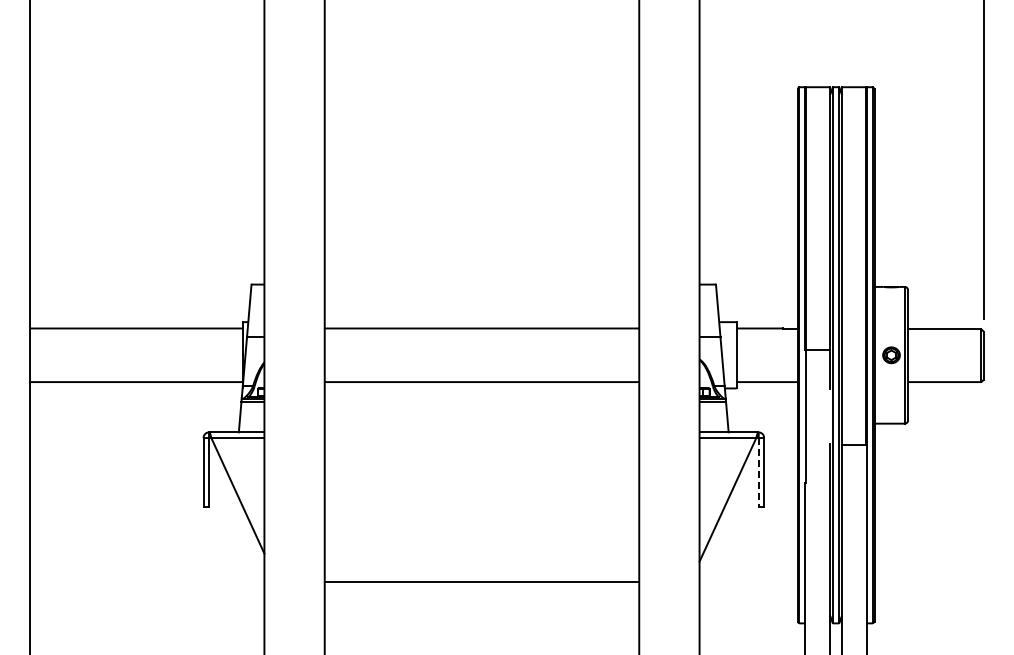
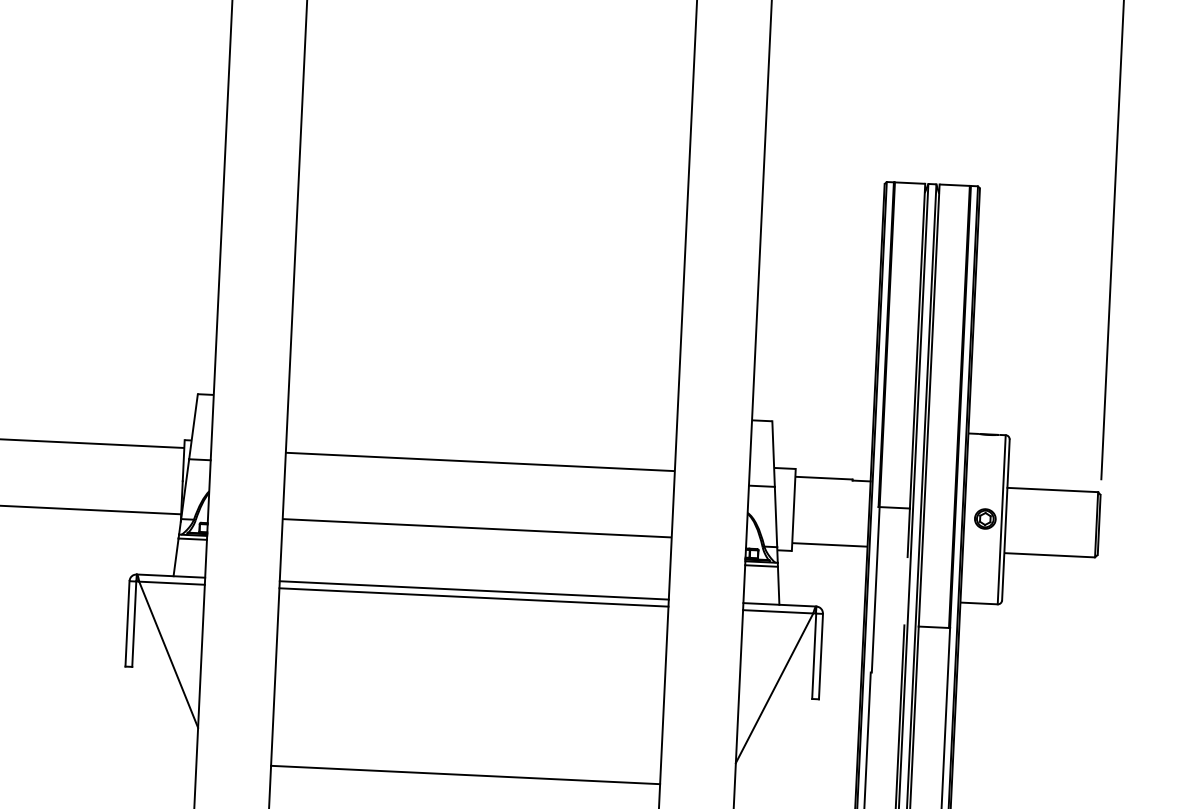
line: (481, 432) -> (473, 590), added
line: (481, 438) -> (473, 597), added
line: (758, 472) -> (813, 656), dashed -> solid

